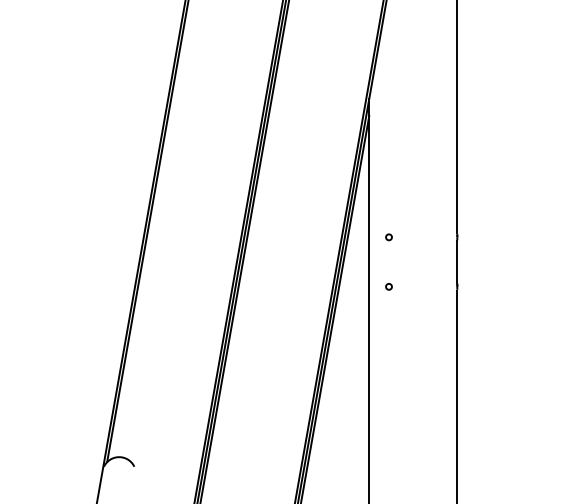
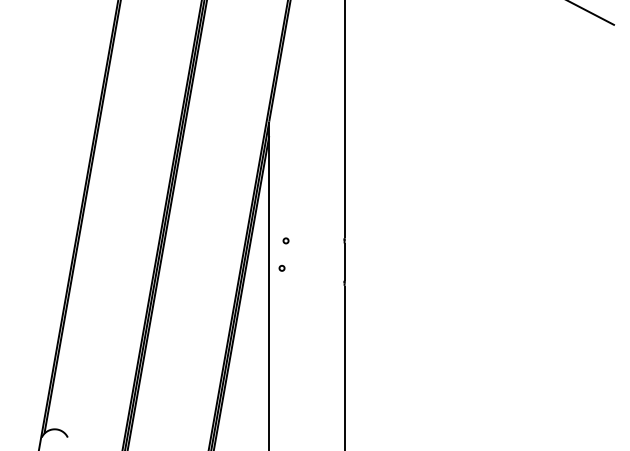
part: (388, 287) -> (281, 268), moved

